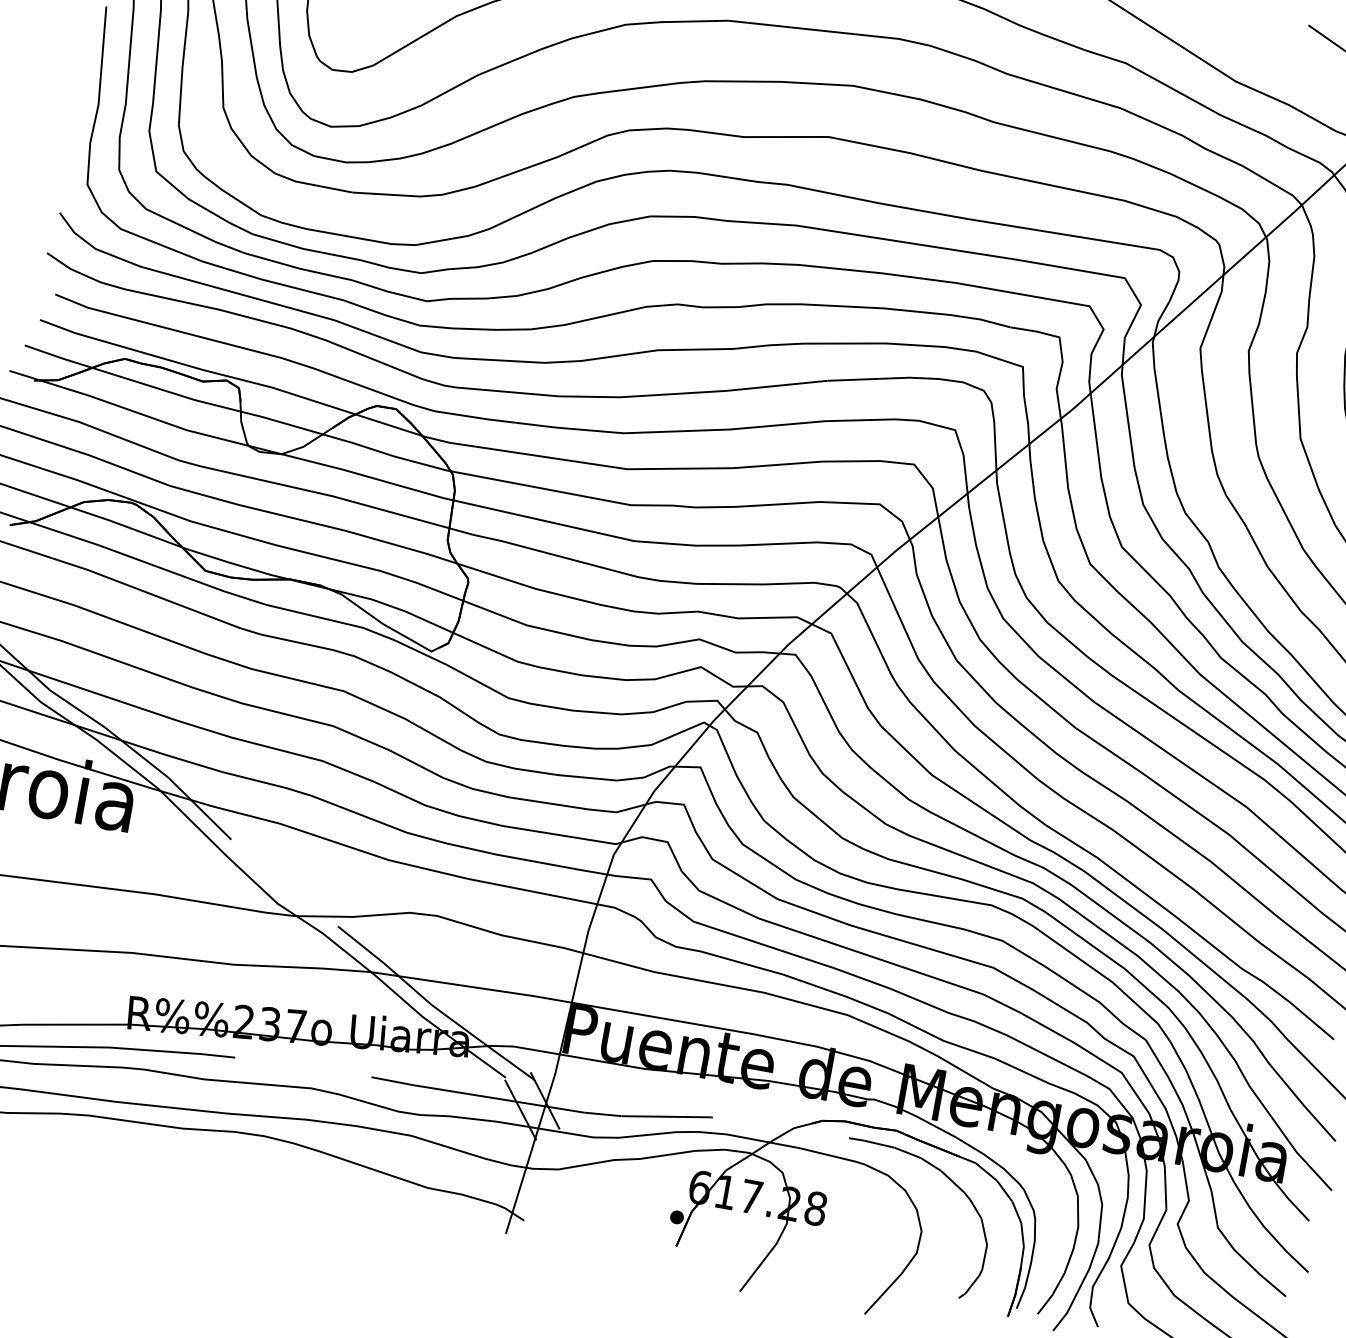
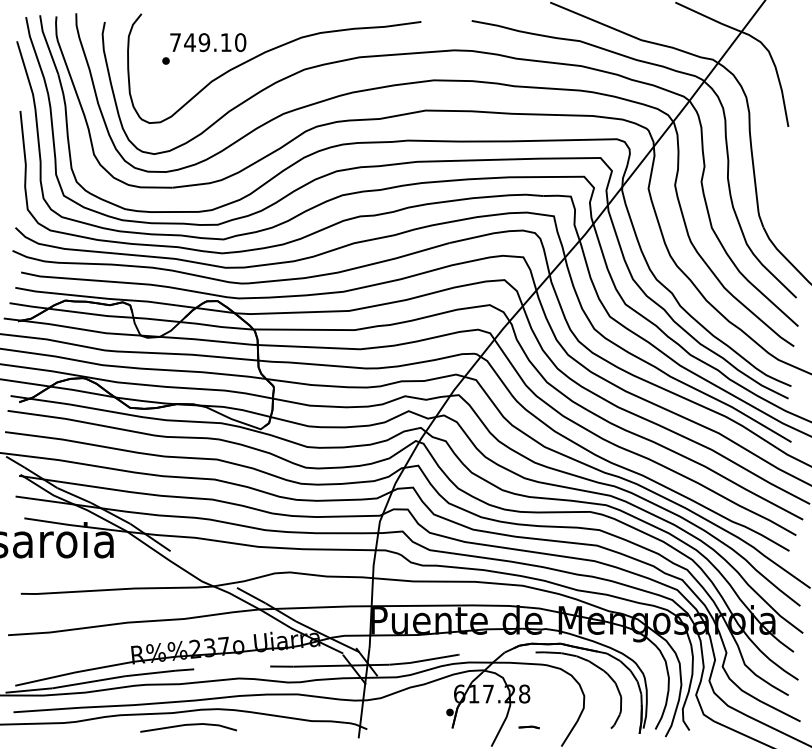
line: (206, 1155) -> (188, 725), added
part: (812, 1269) -> (528, 727), added

